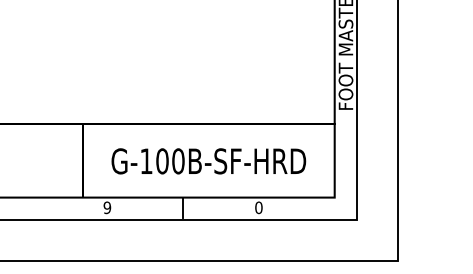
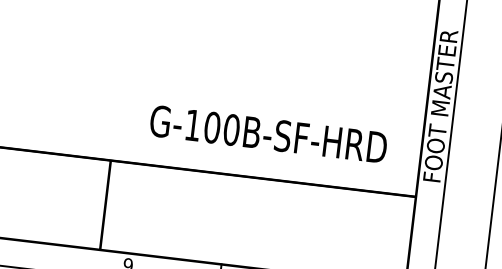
text: (208, 161) -> (268, 134), moved

